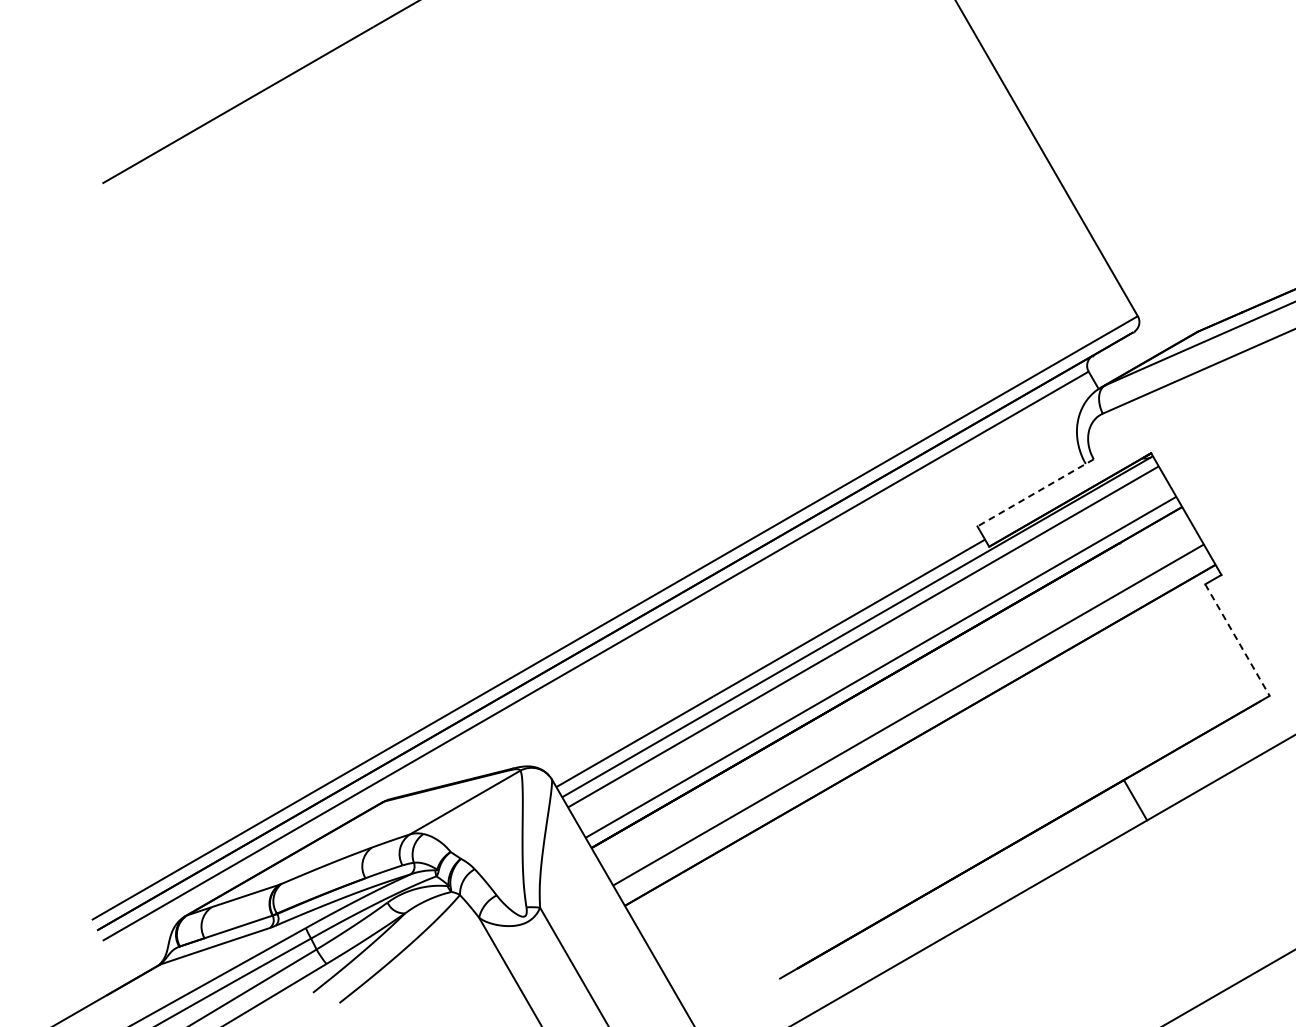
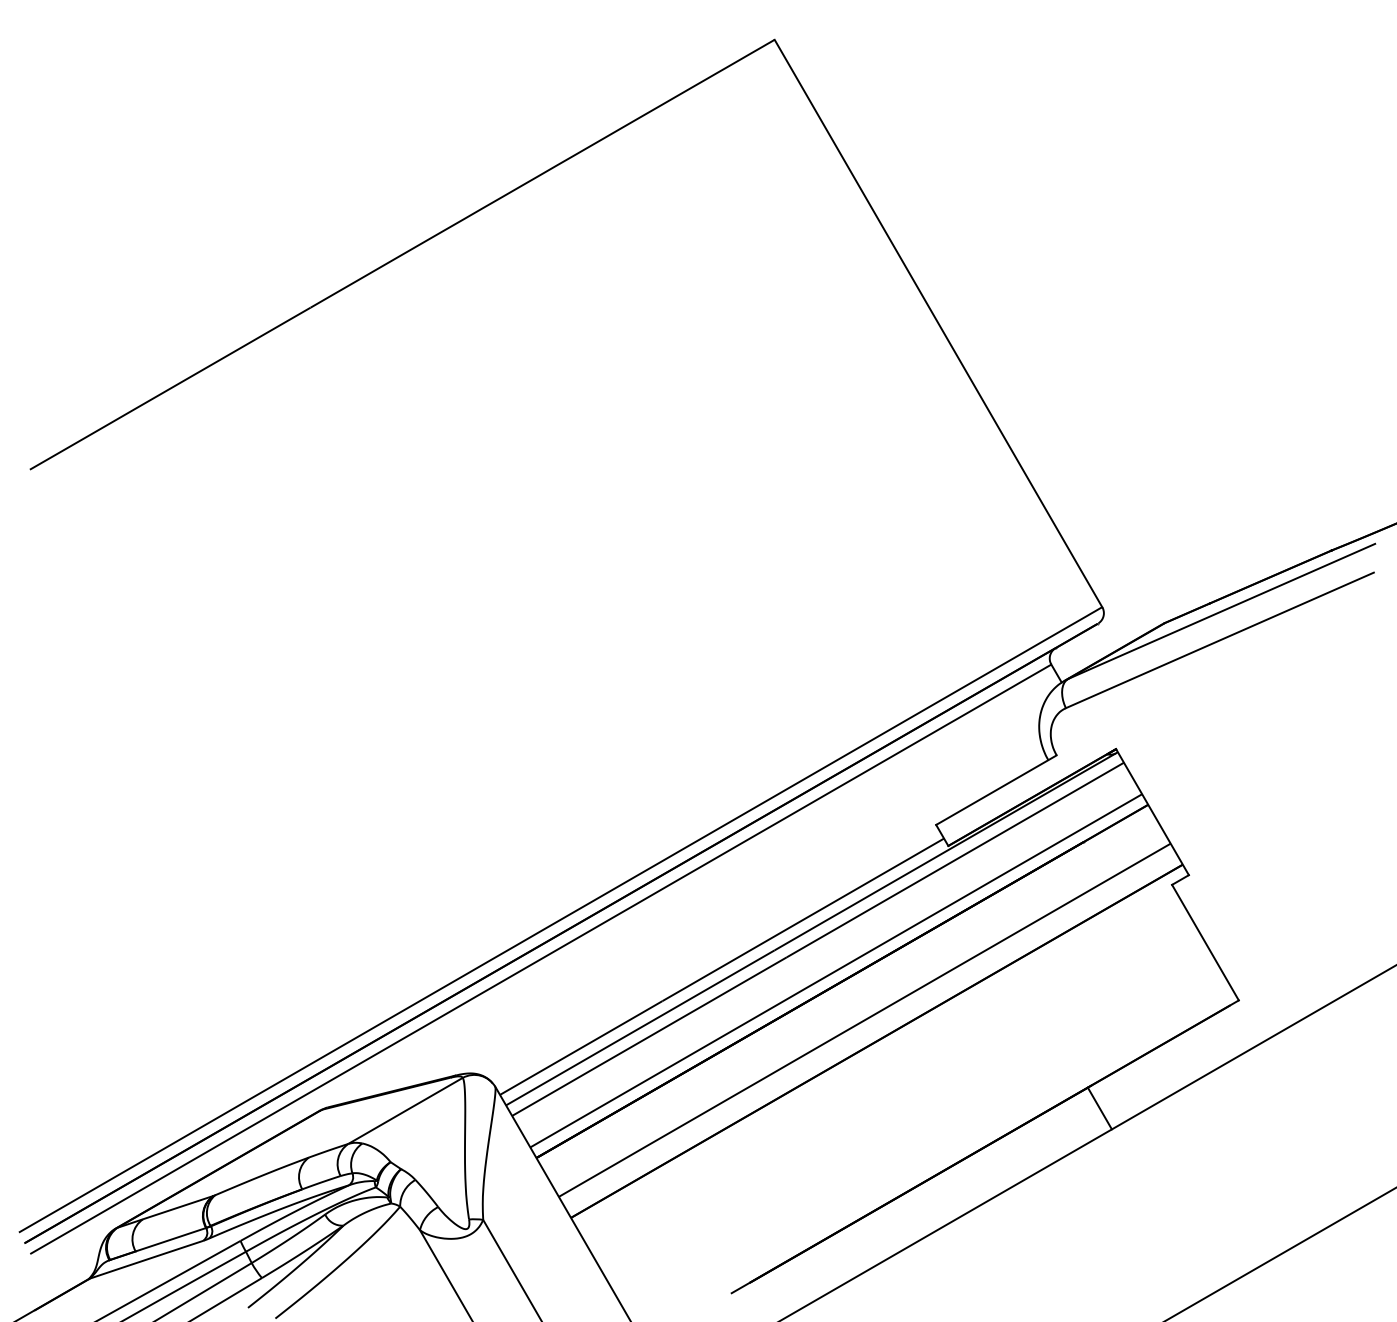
line: (1035, 493) -> (996, 790), dashed -> solid
line: (1237, 639) -> (1205, 942), dashed -> solid

